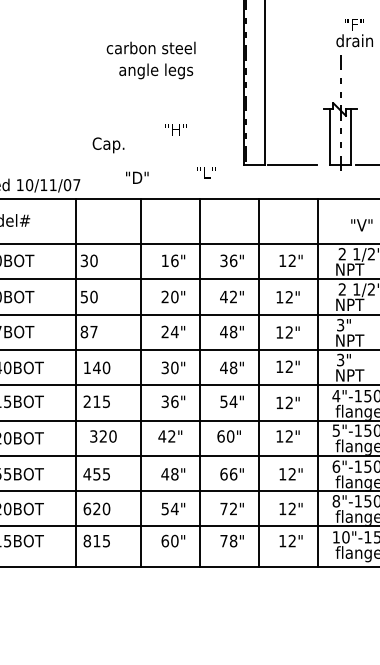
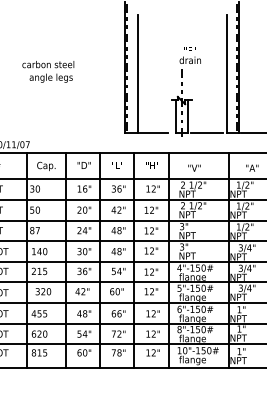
text: (151, 59) -> (48, 71), moved
text: (173, 130) -> (151, 165), moved
text: (108, 143) -> (46, 165), moved
text: (204, 172) -> (116, 165), moved
text: (136, 177) -> (83, 165), moved

